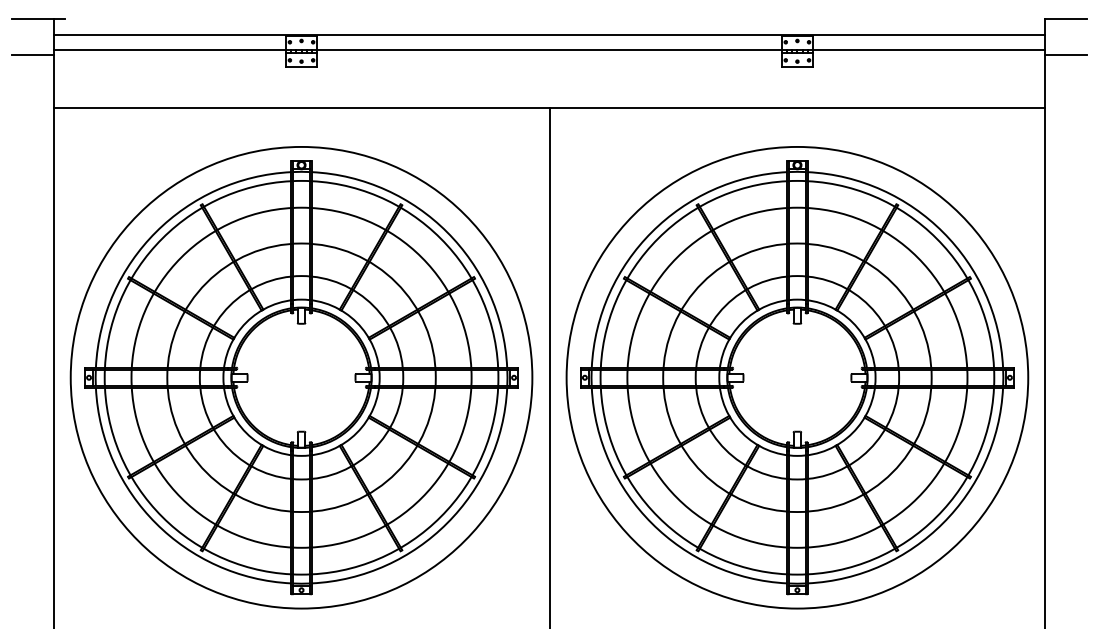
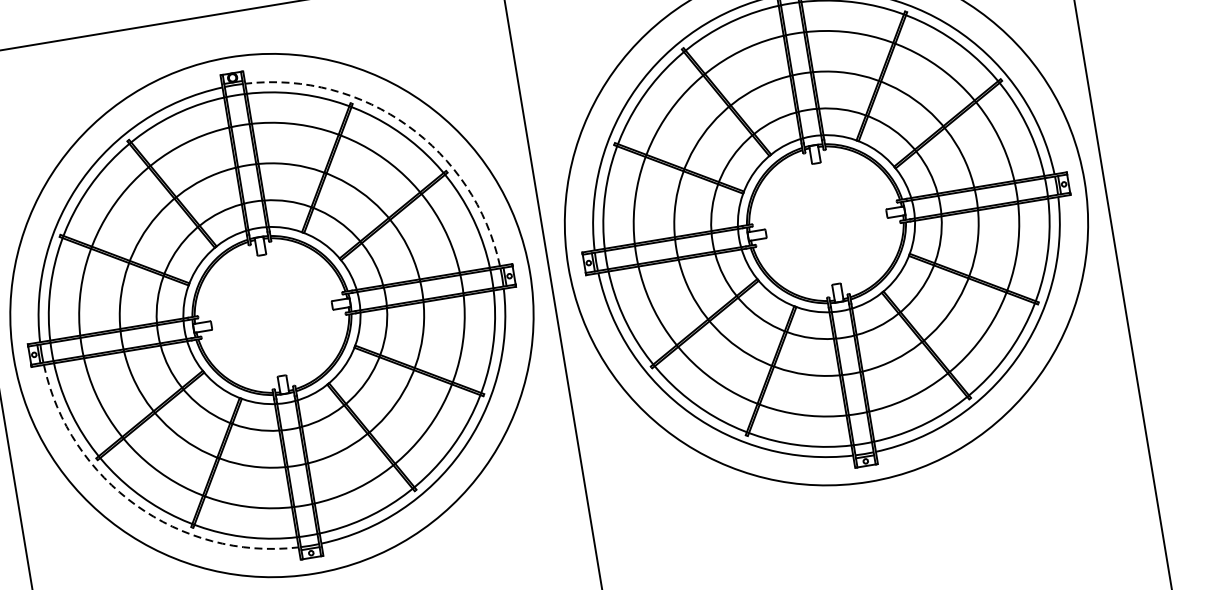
arc: (447, 232) -> (408, 126), solid -> dashed
arc: (155, 523) -> (135, 505), solid -> dashed

